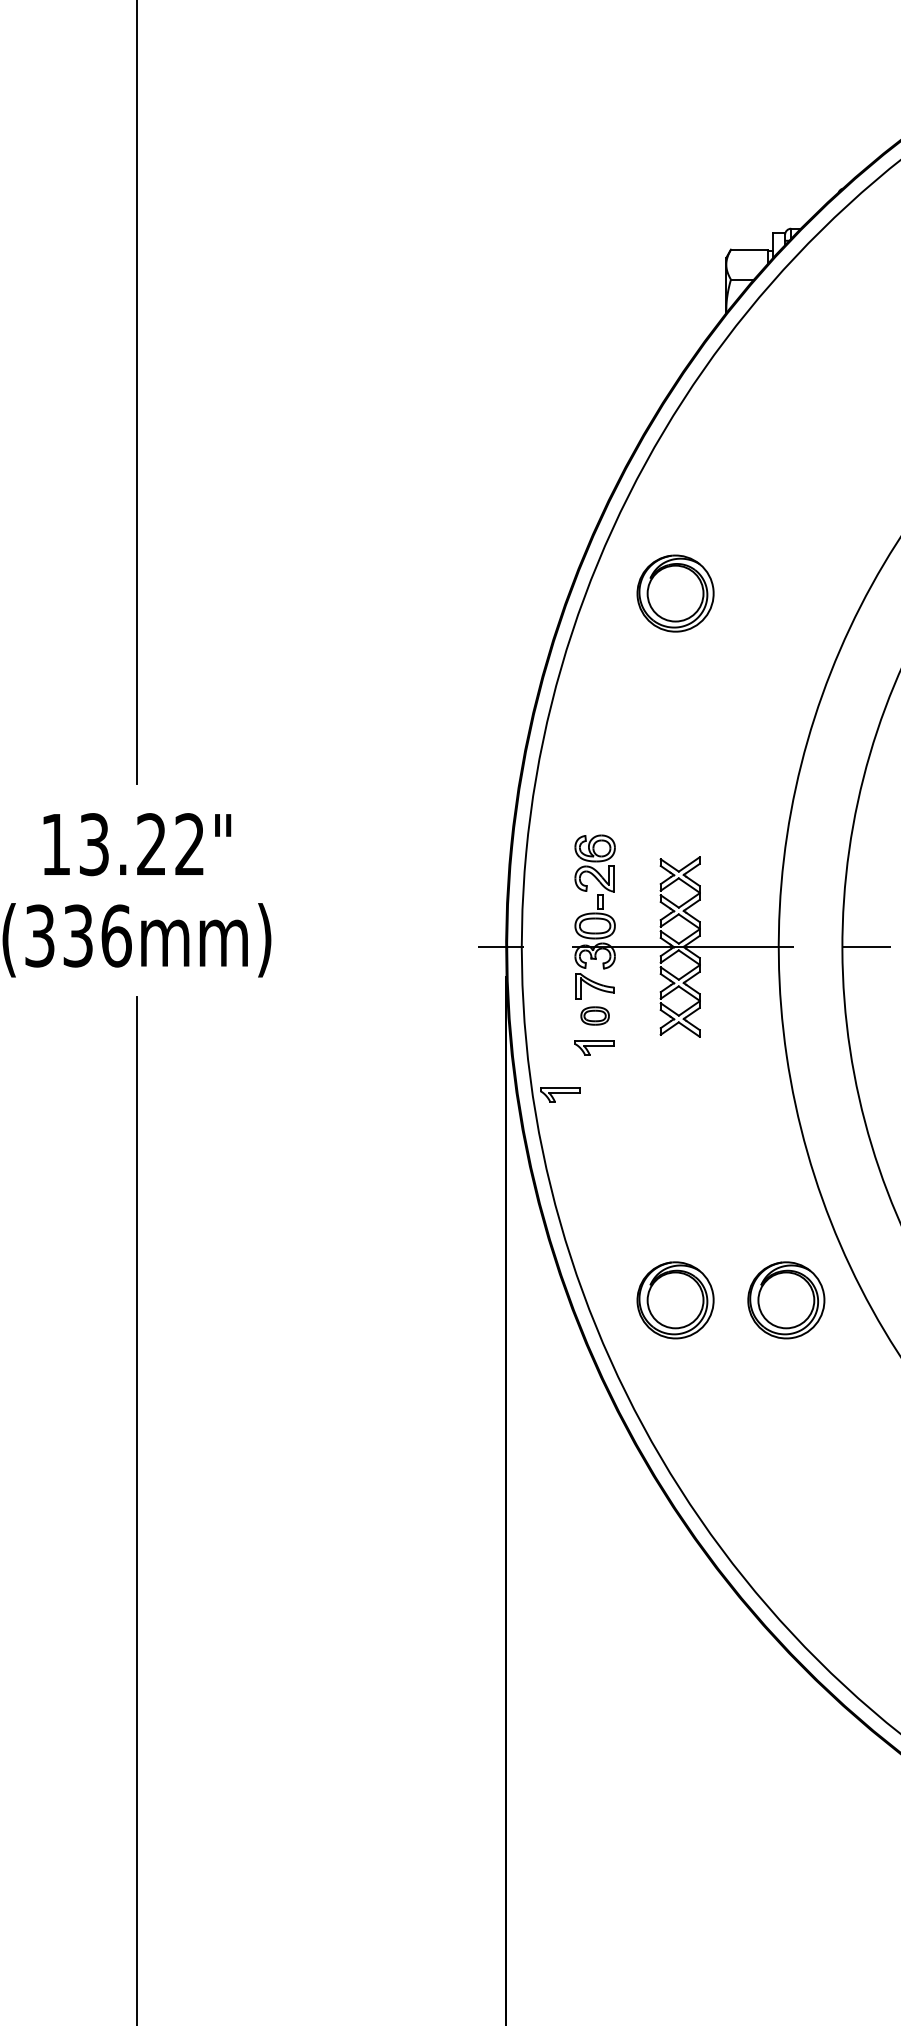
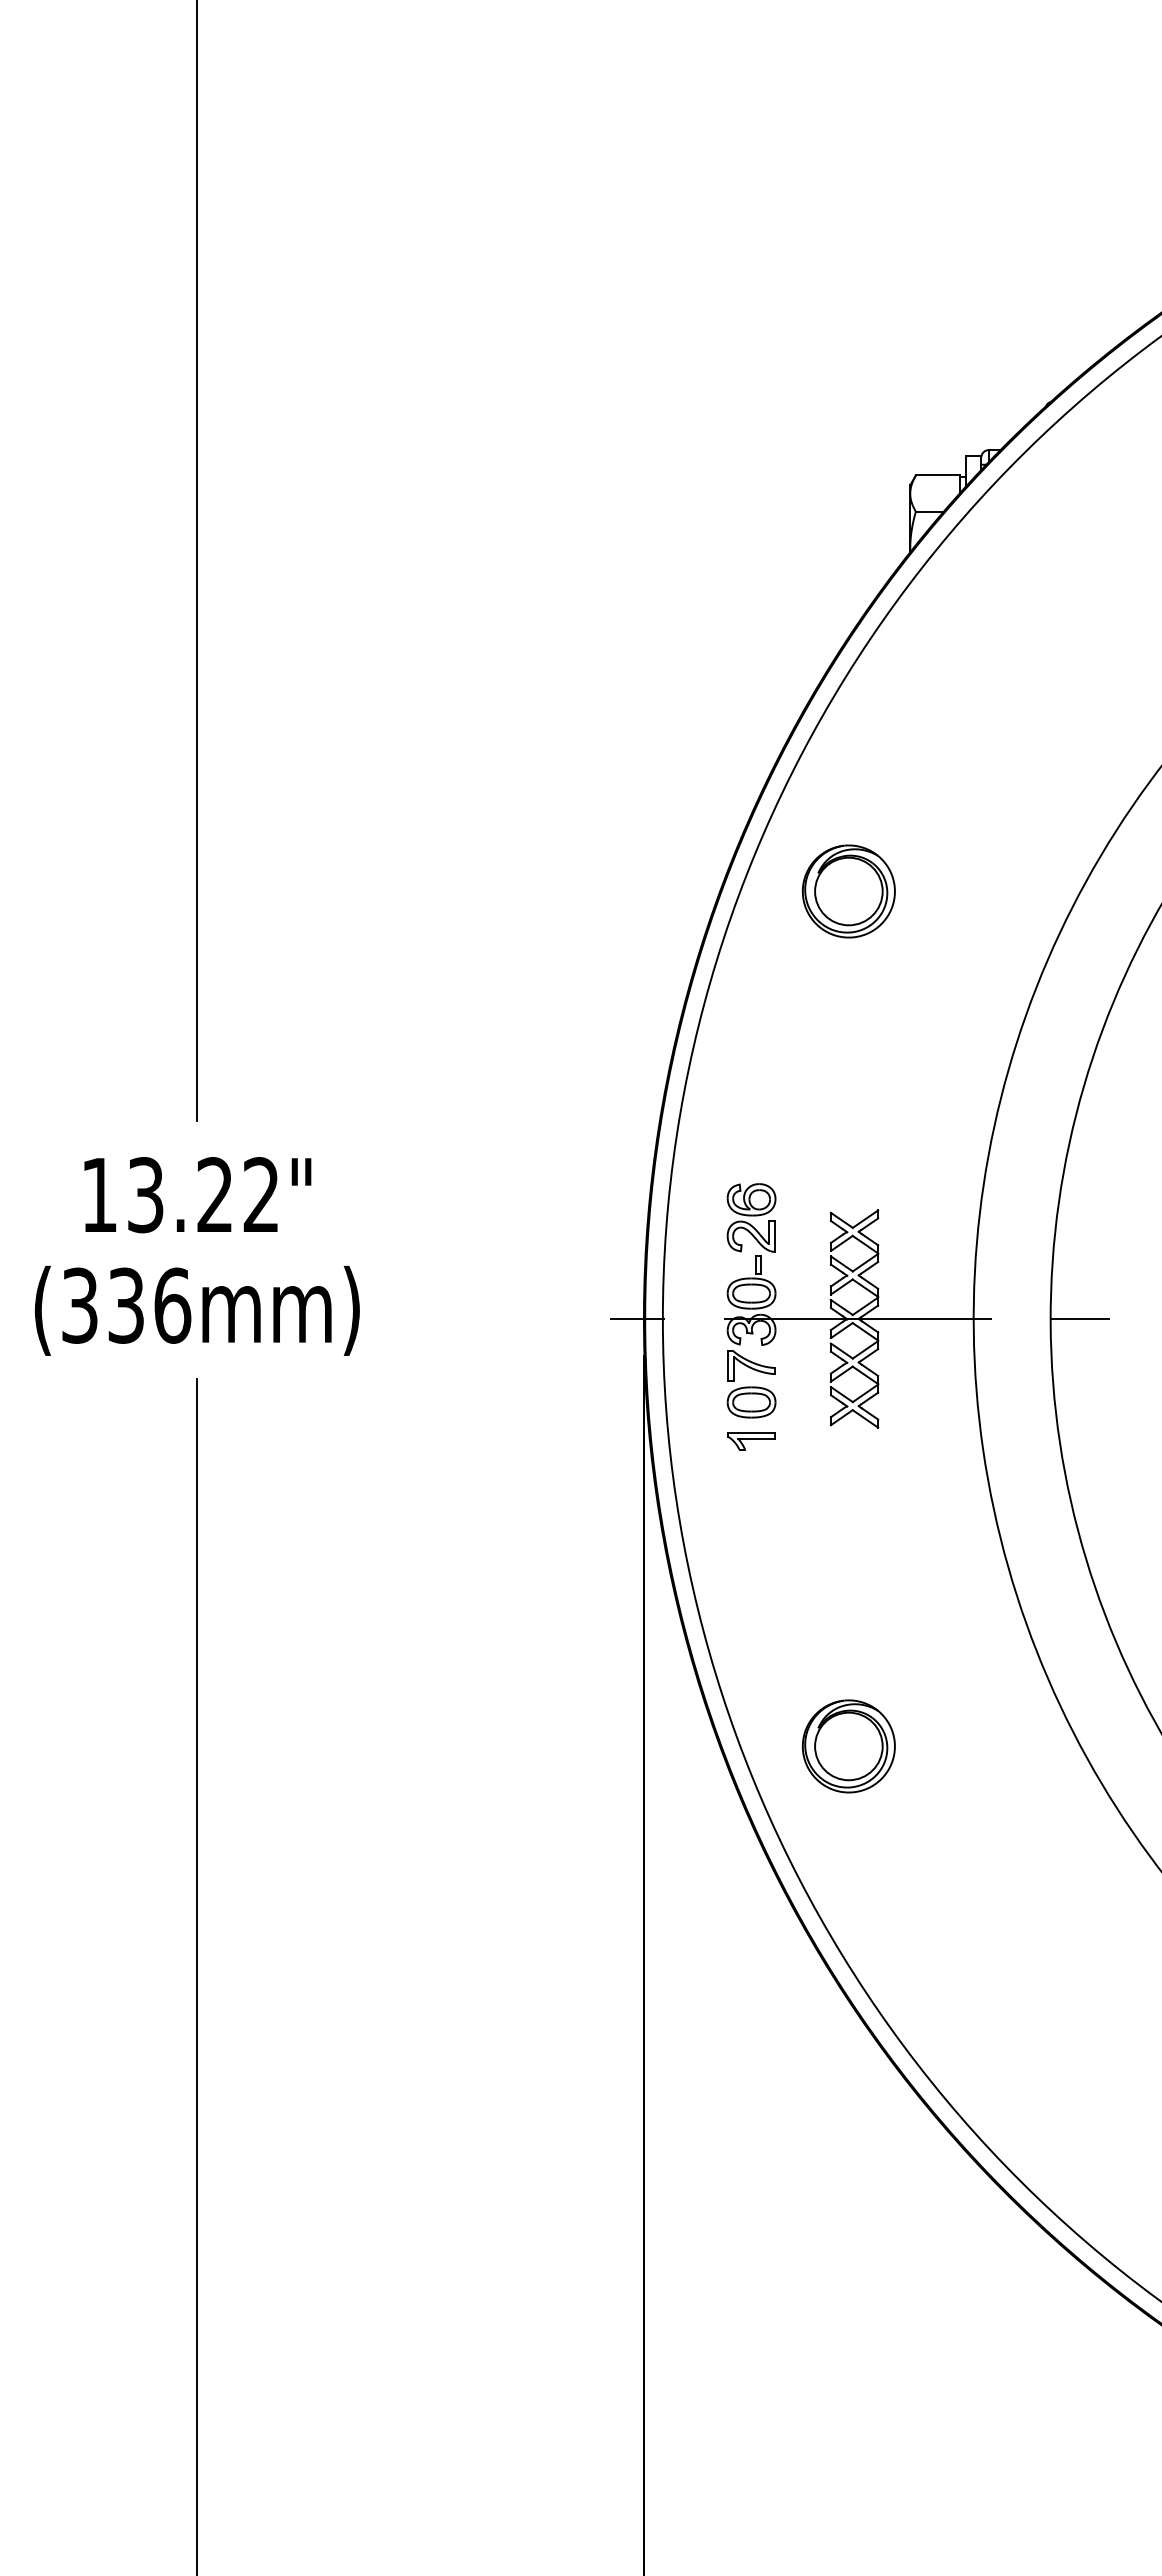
part: (595, 1016) -> (751, 1402), size x1.43
part: (560, 1095) -> (709, 1498), removed
part: (786, 1300) -> (982, 1746), removed

